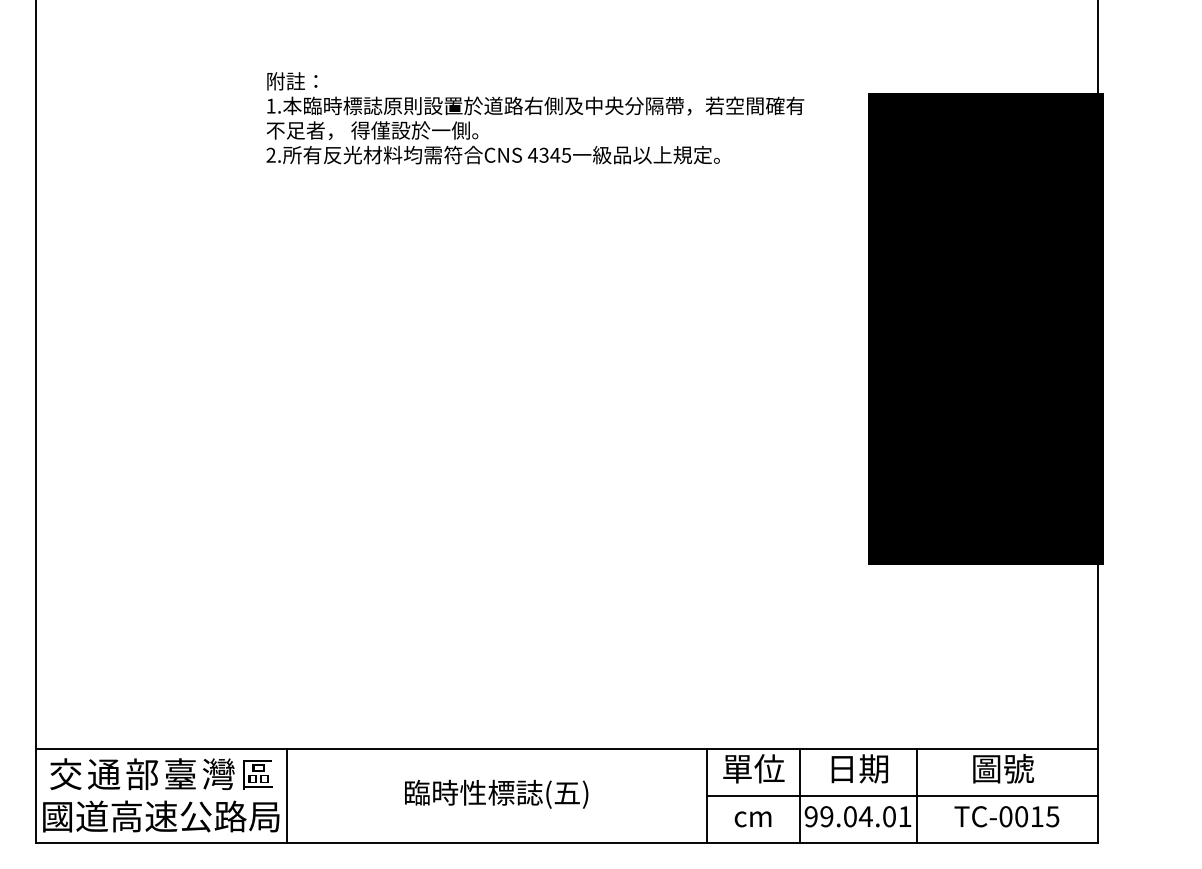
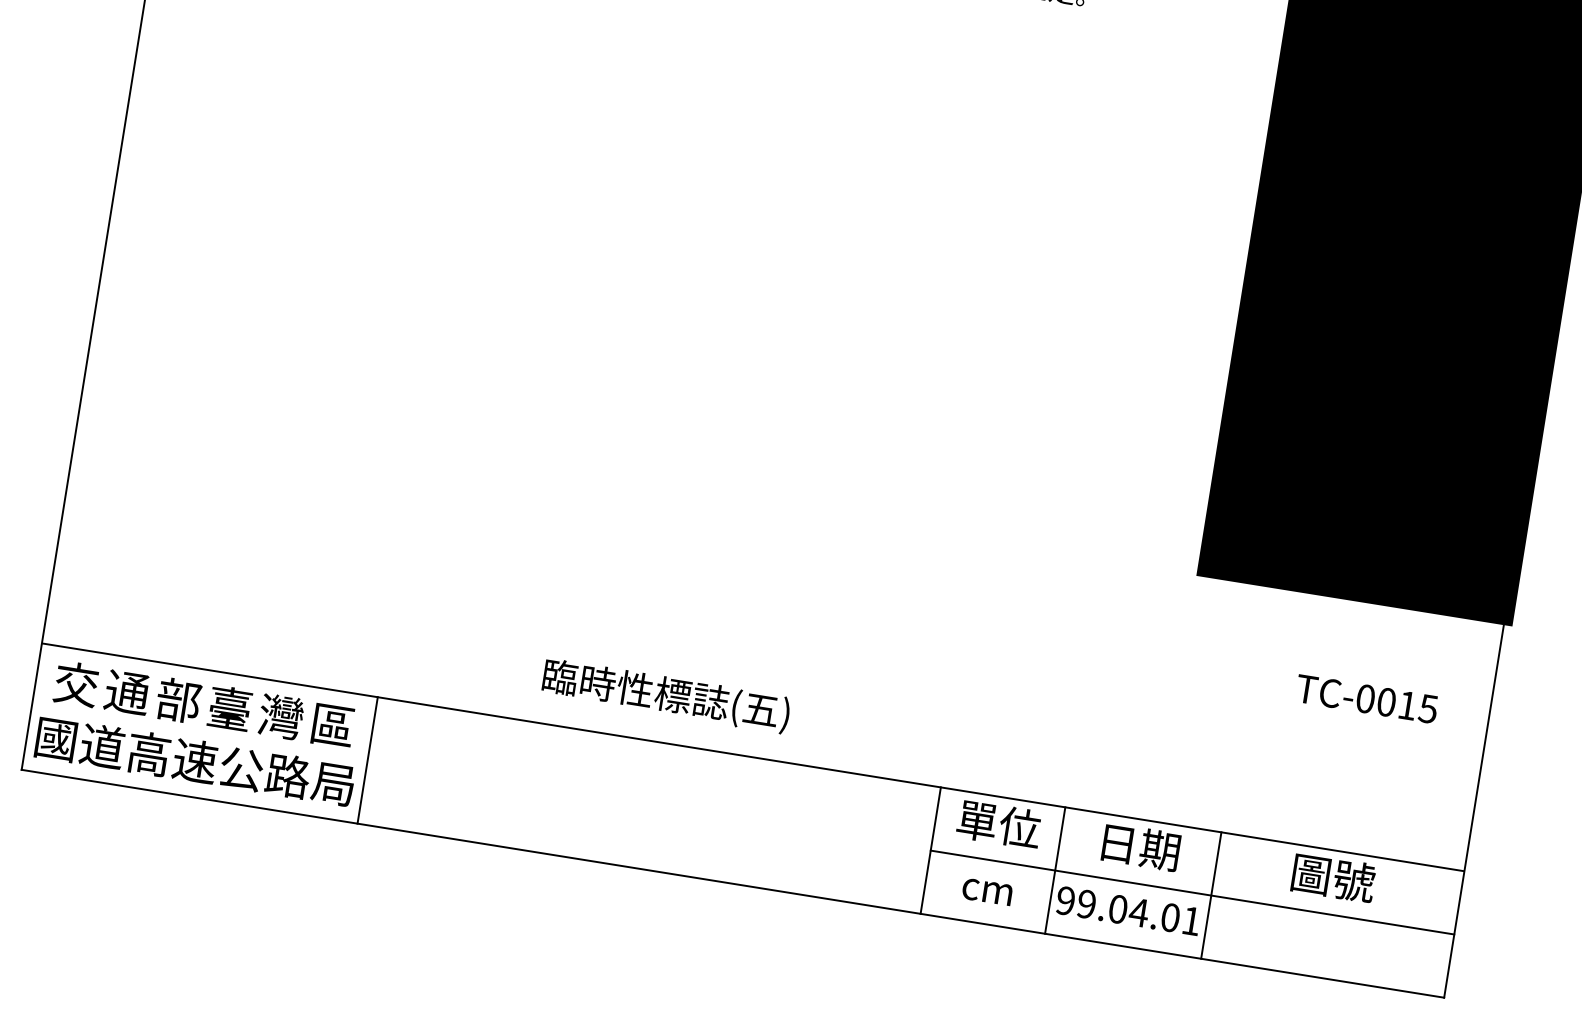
text: (496, 793) -> (666, 695), moved
text: (1006, 816) -> (1366, 698), moved

